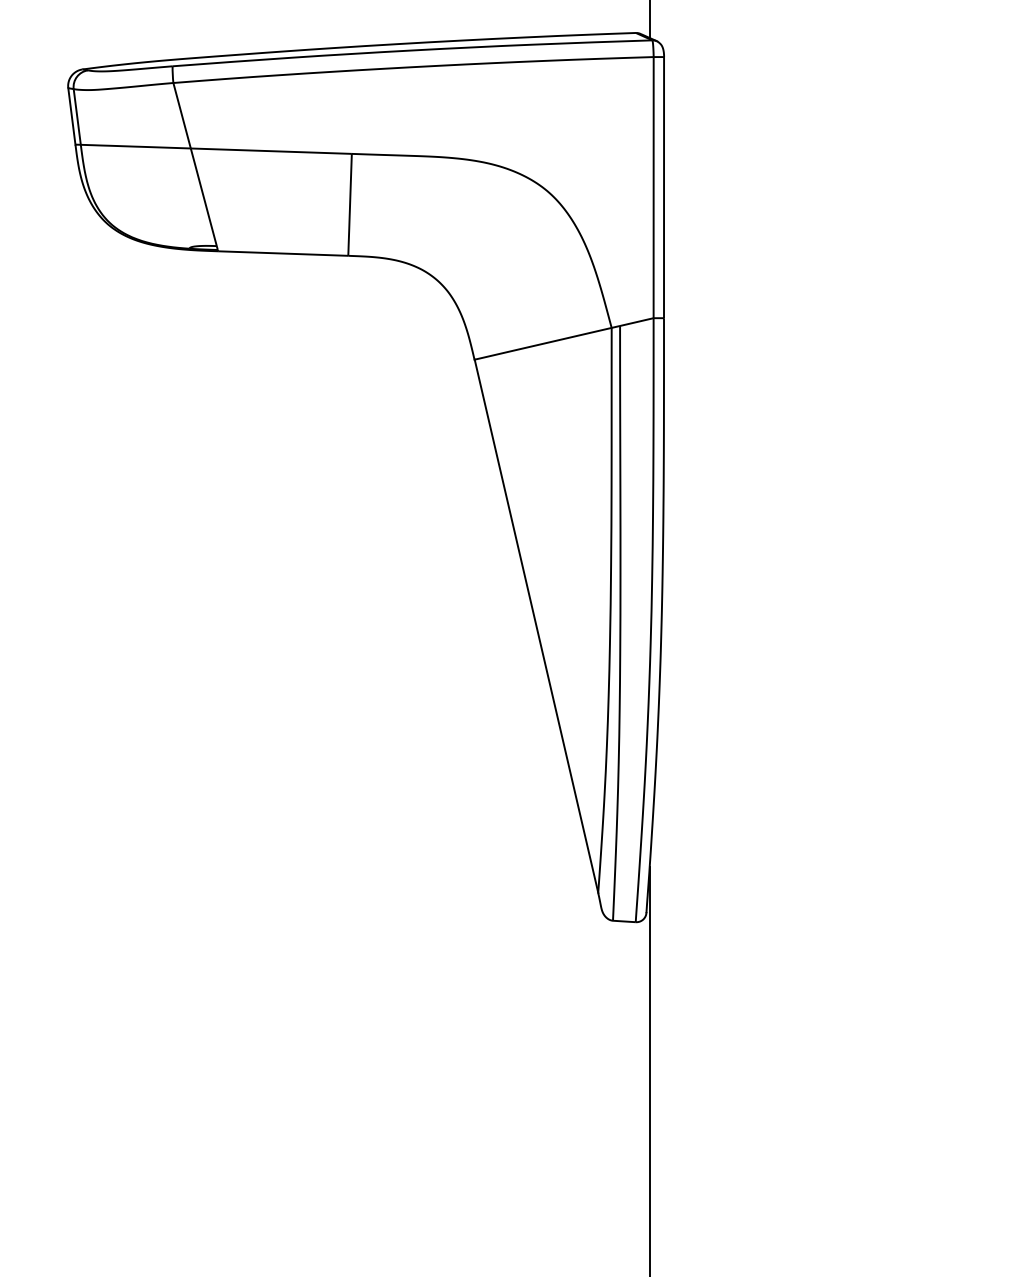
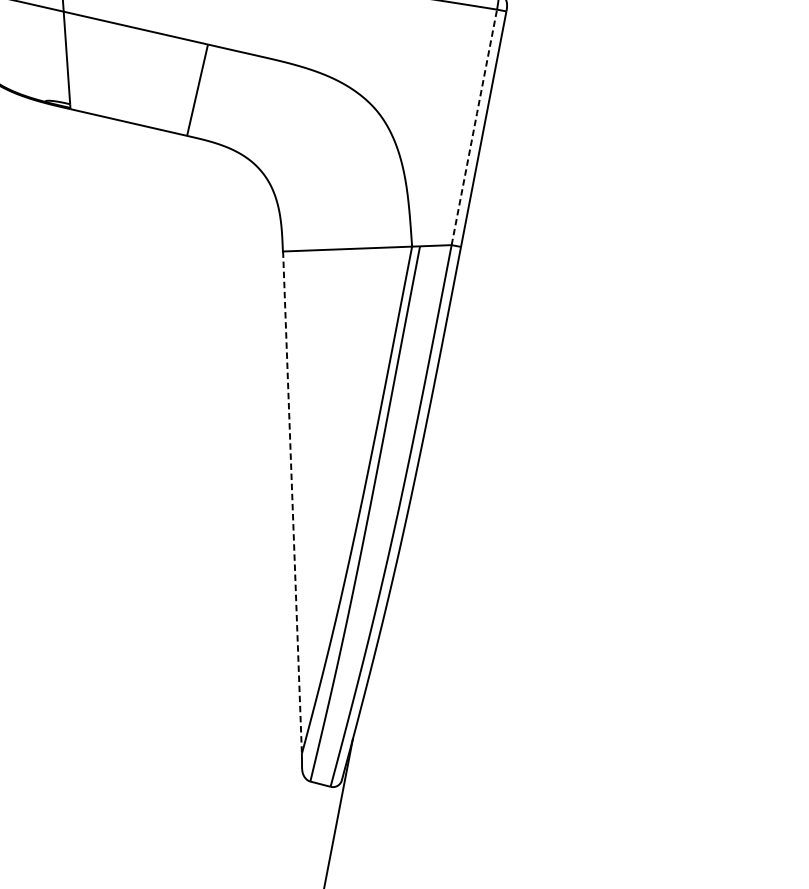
line: (653, 186) -> (474, 126), solid -> dashed
line: (536, 626) -> (292, 502), solid -> dashed

